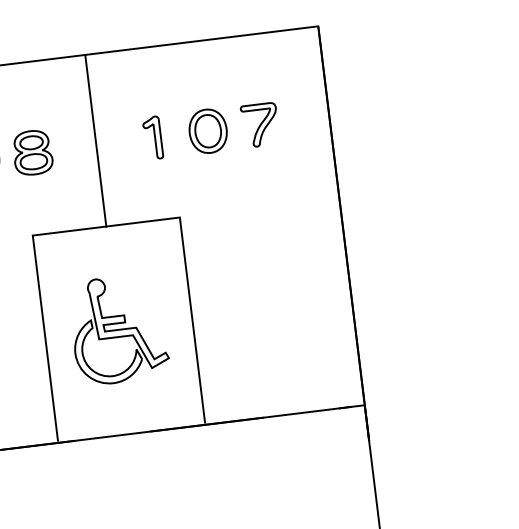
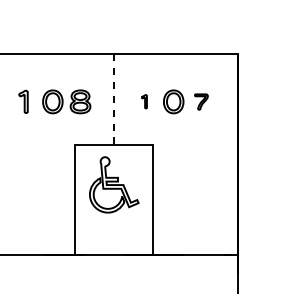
part: (260, 124) -> (201, 101), size x0.7
part: (153, 137) -> (144, 101), size x0.6
line: (96, 140) -> (114, 99), solid -> dashed
part: (119, 328) -> (114, 184), moved

